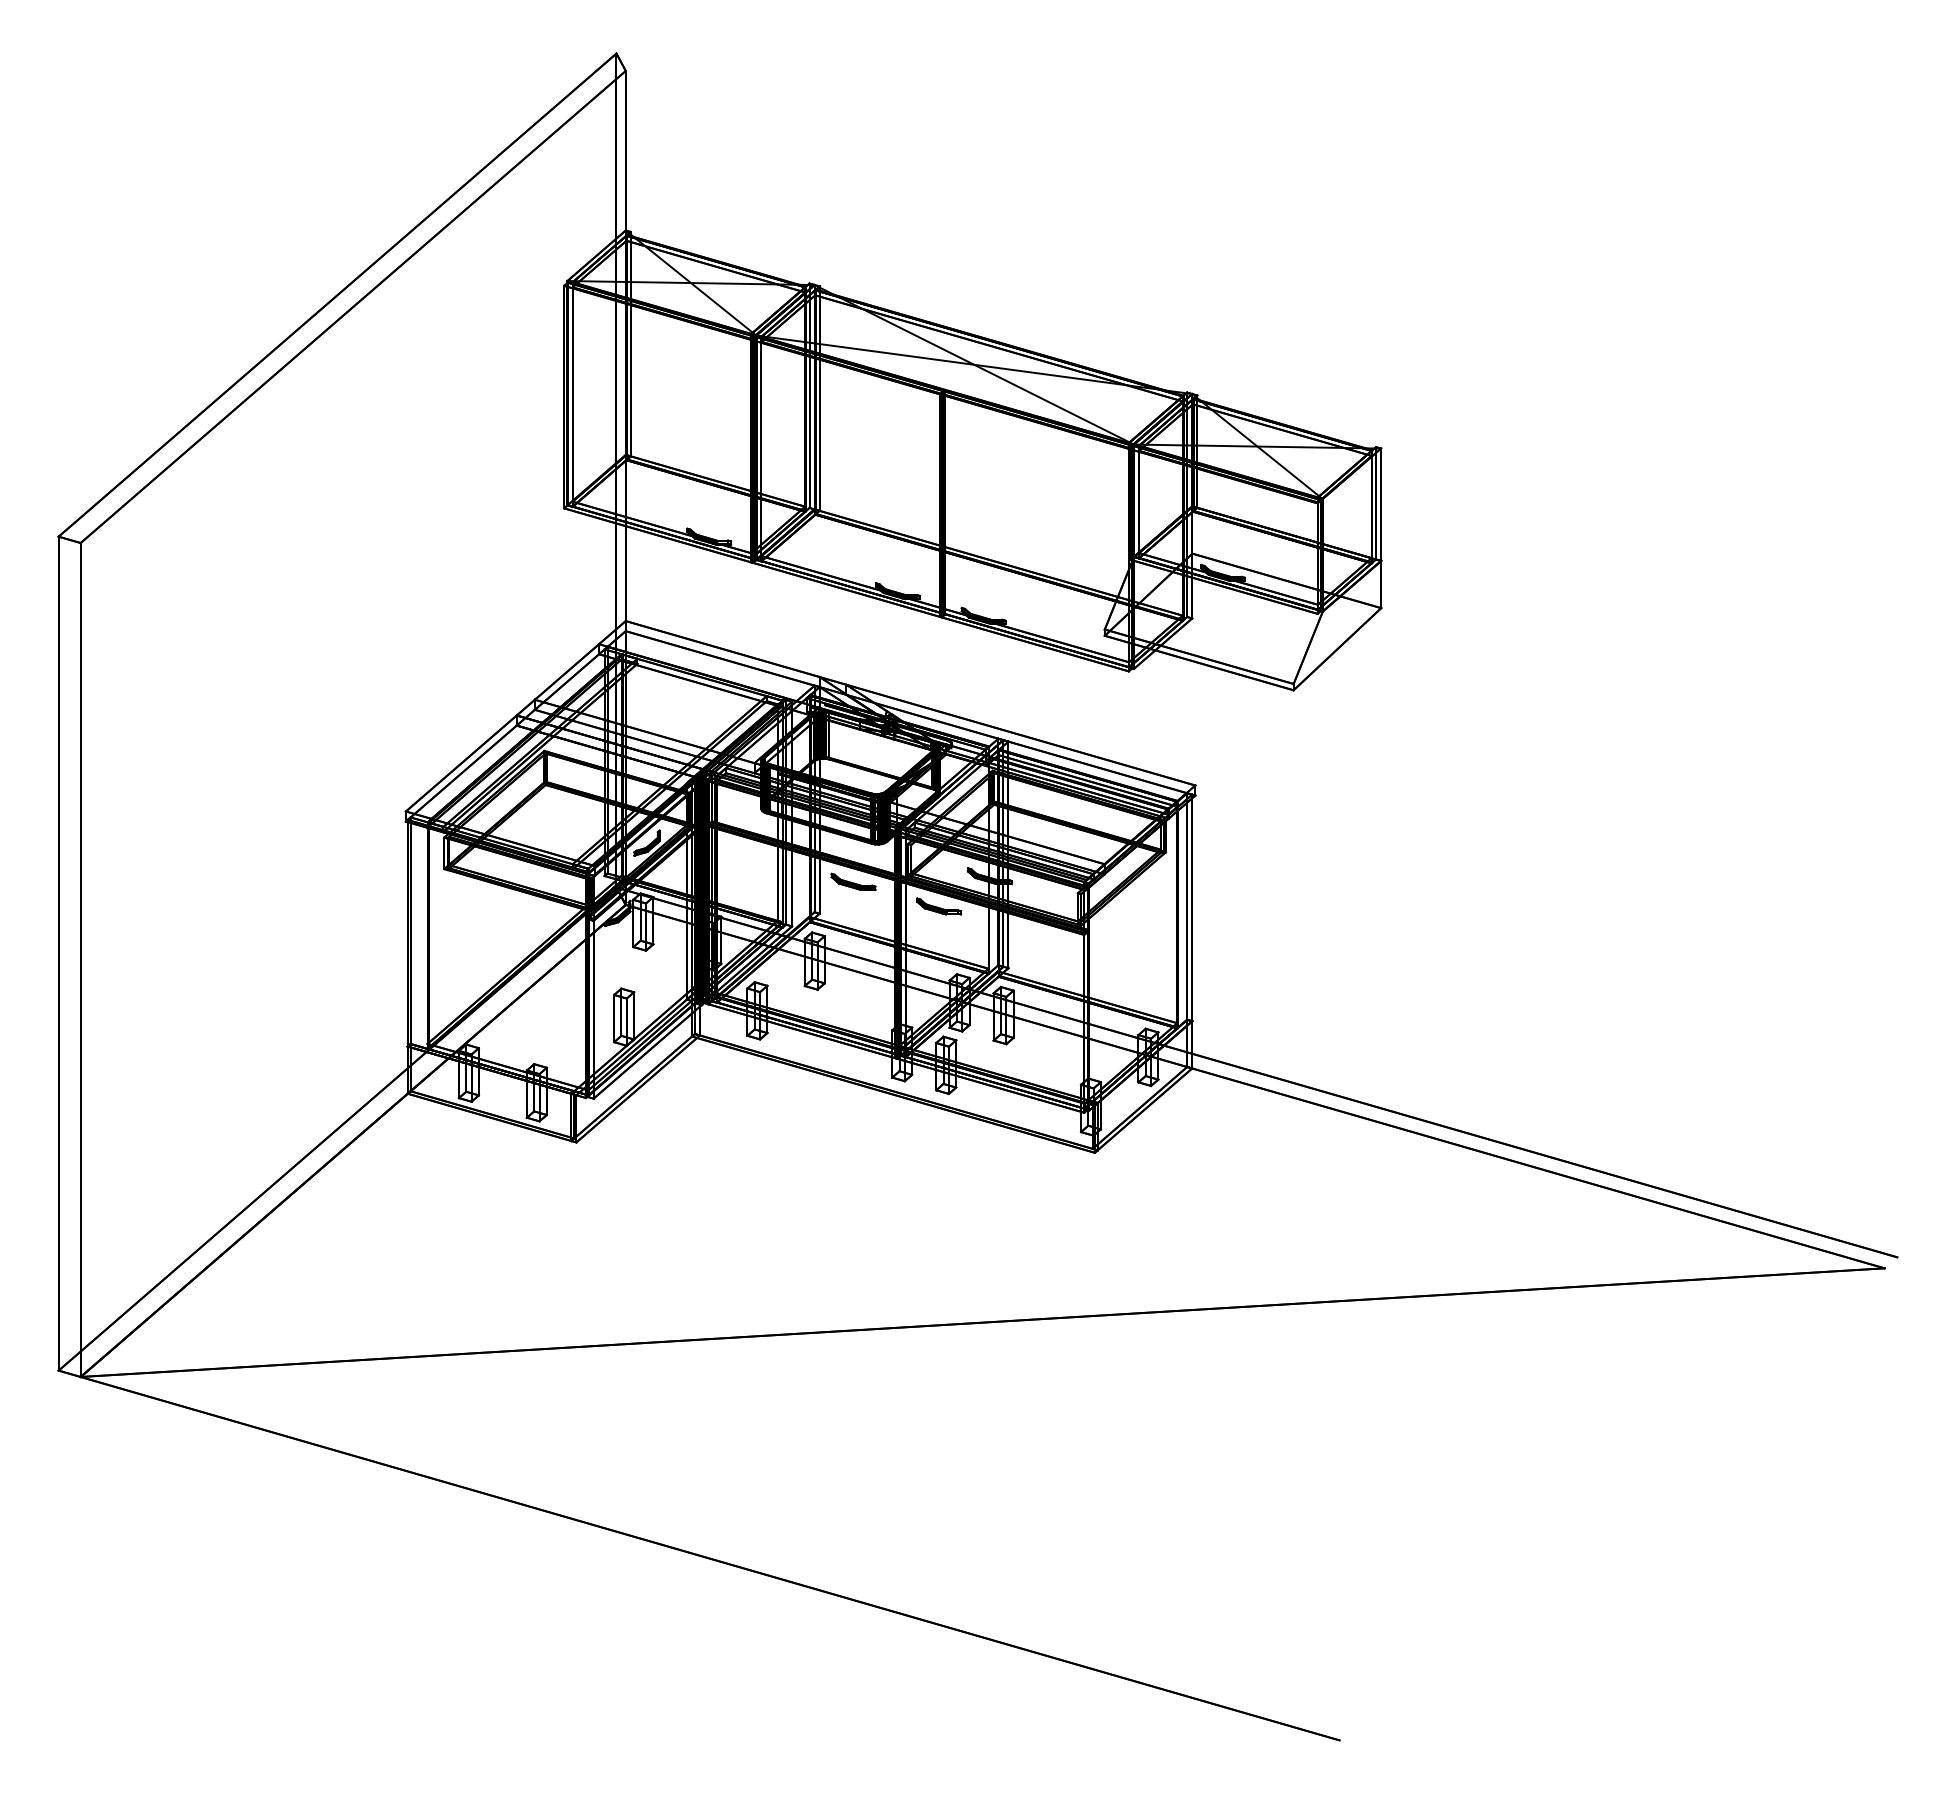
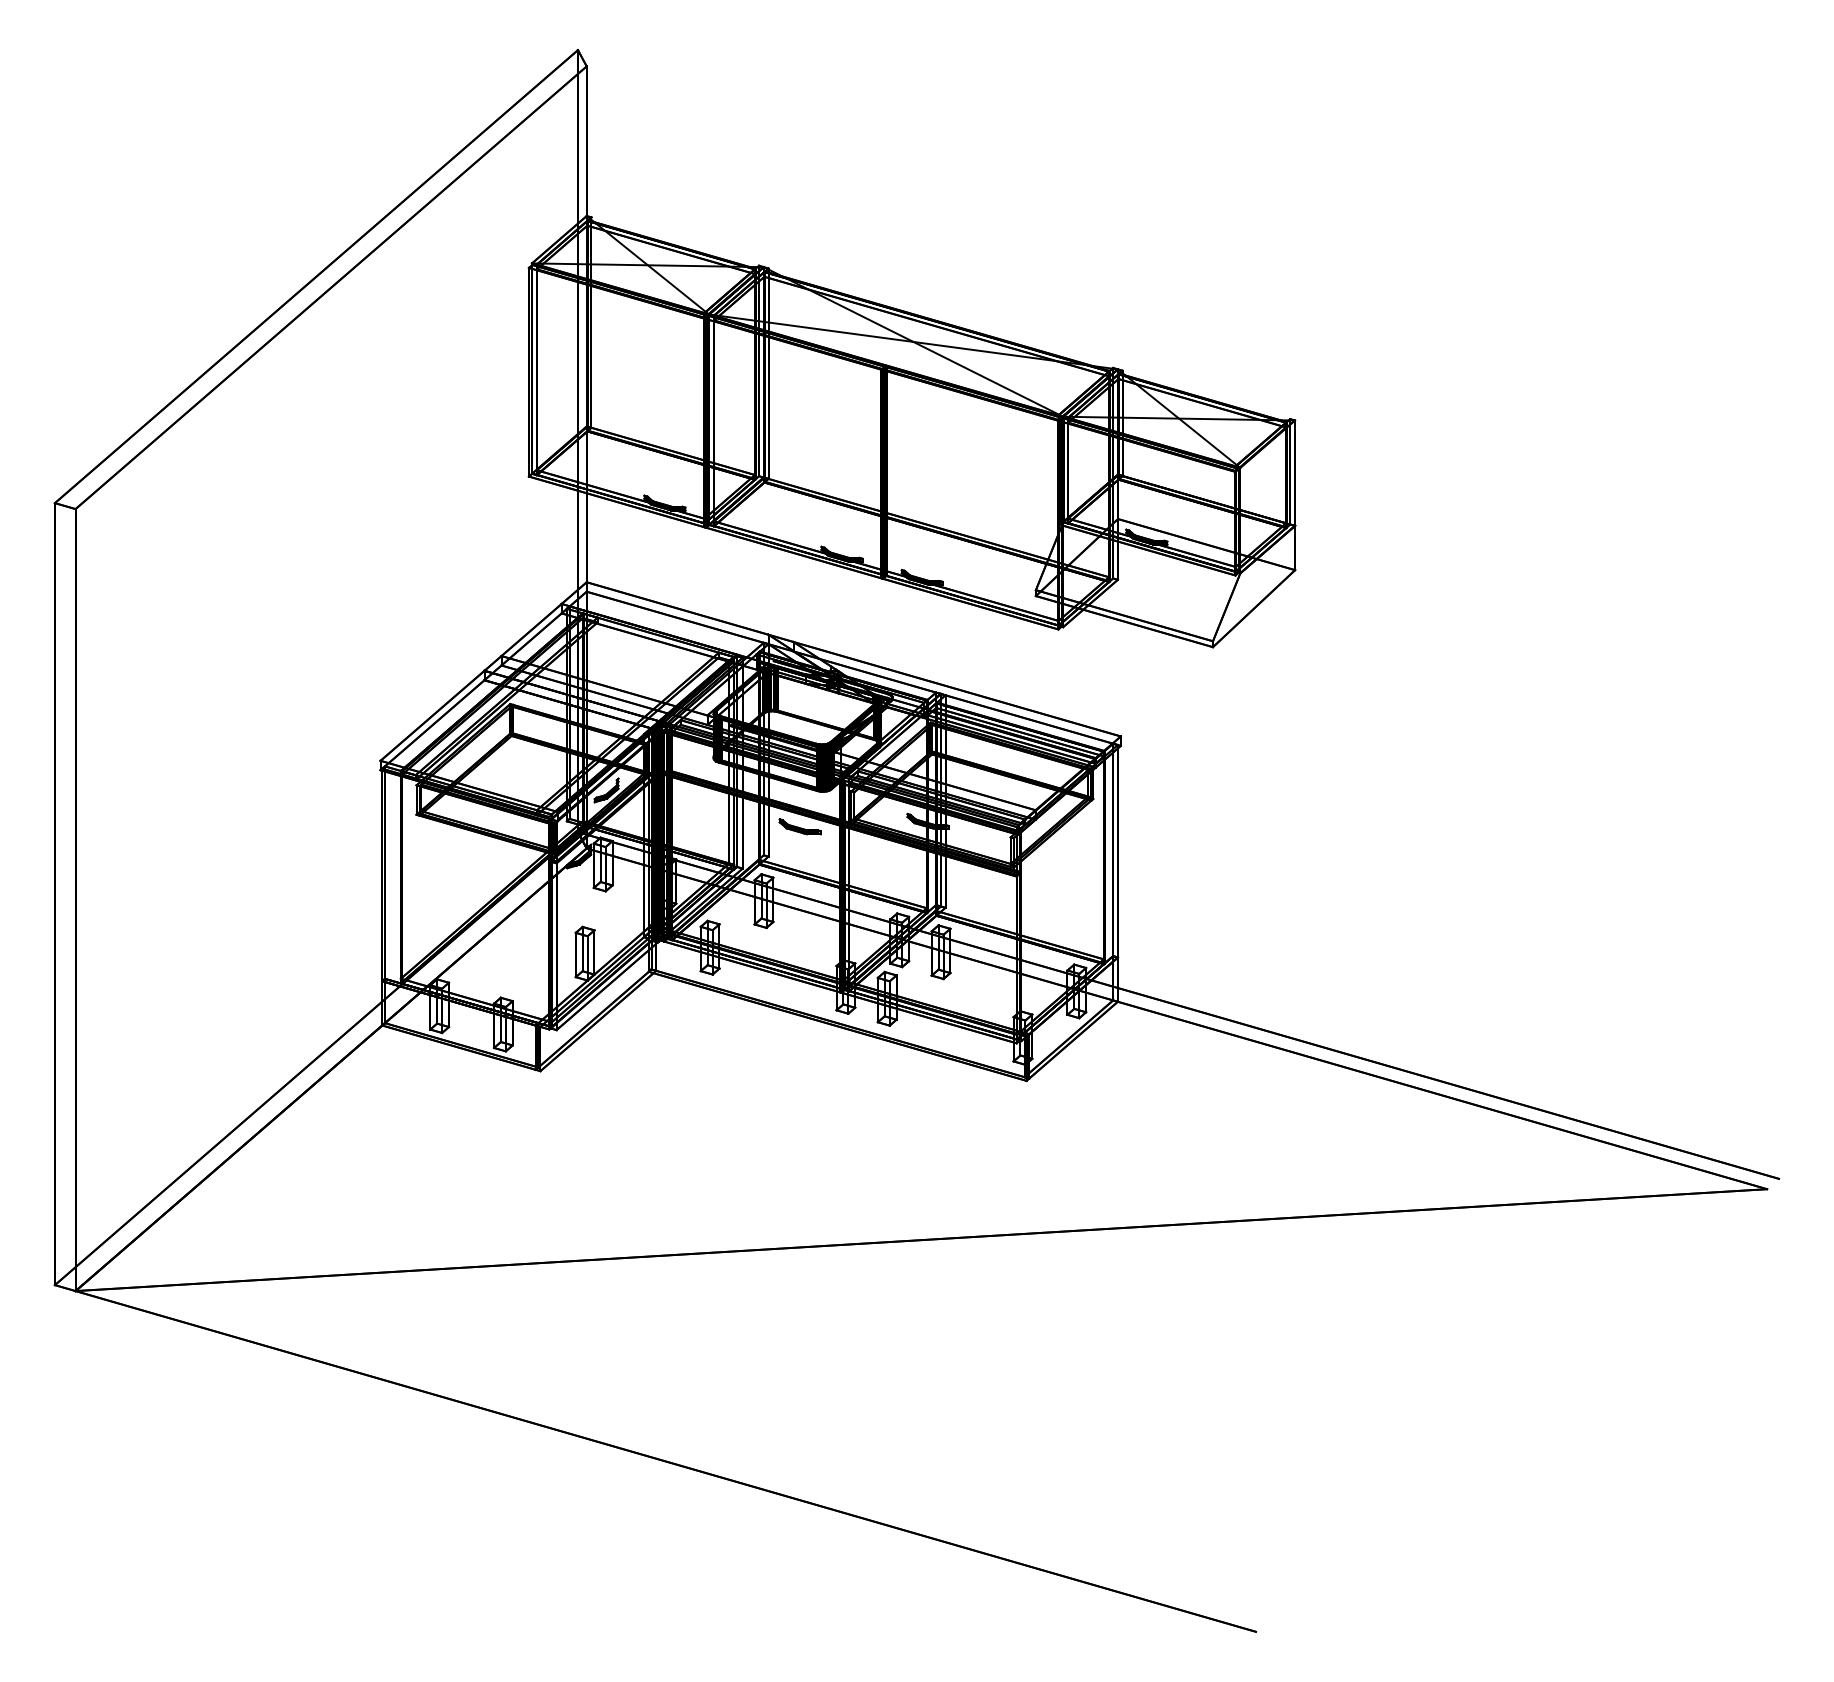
part: (939, 906) -> (880, 849), removed

